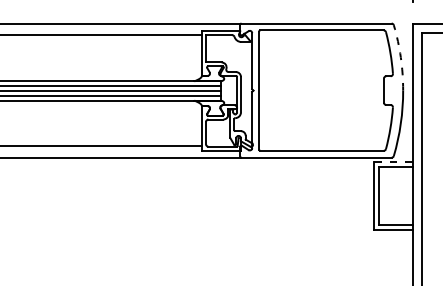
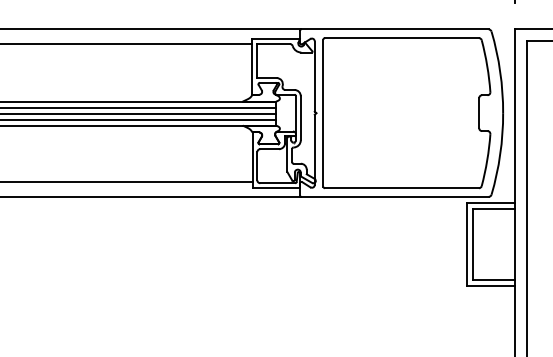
arc: (400, 57) -> (499, 71), dashed -> solid
line: (394, 162) -> (492, 202), dashed -> solid

